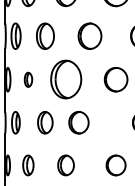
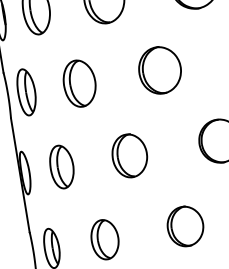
part: (28, 79) -> (61, 166), size x1.67
part: (65, 79) -> (128, 155), size x0.62
part: (78, 122) -> (184, 226), moved

